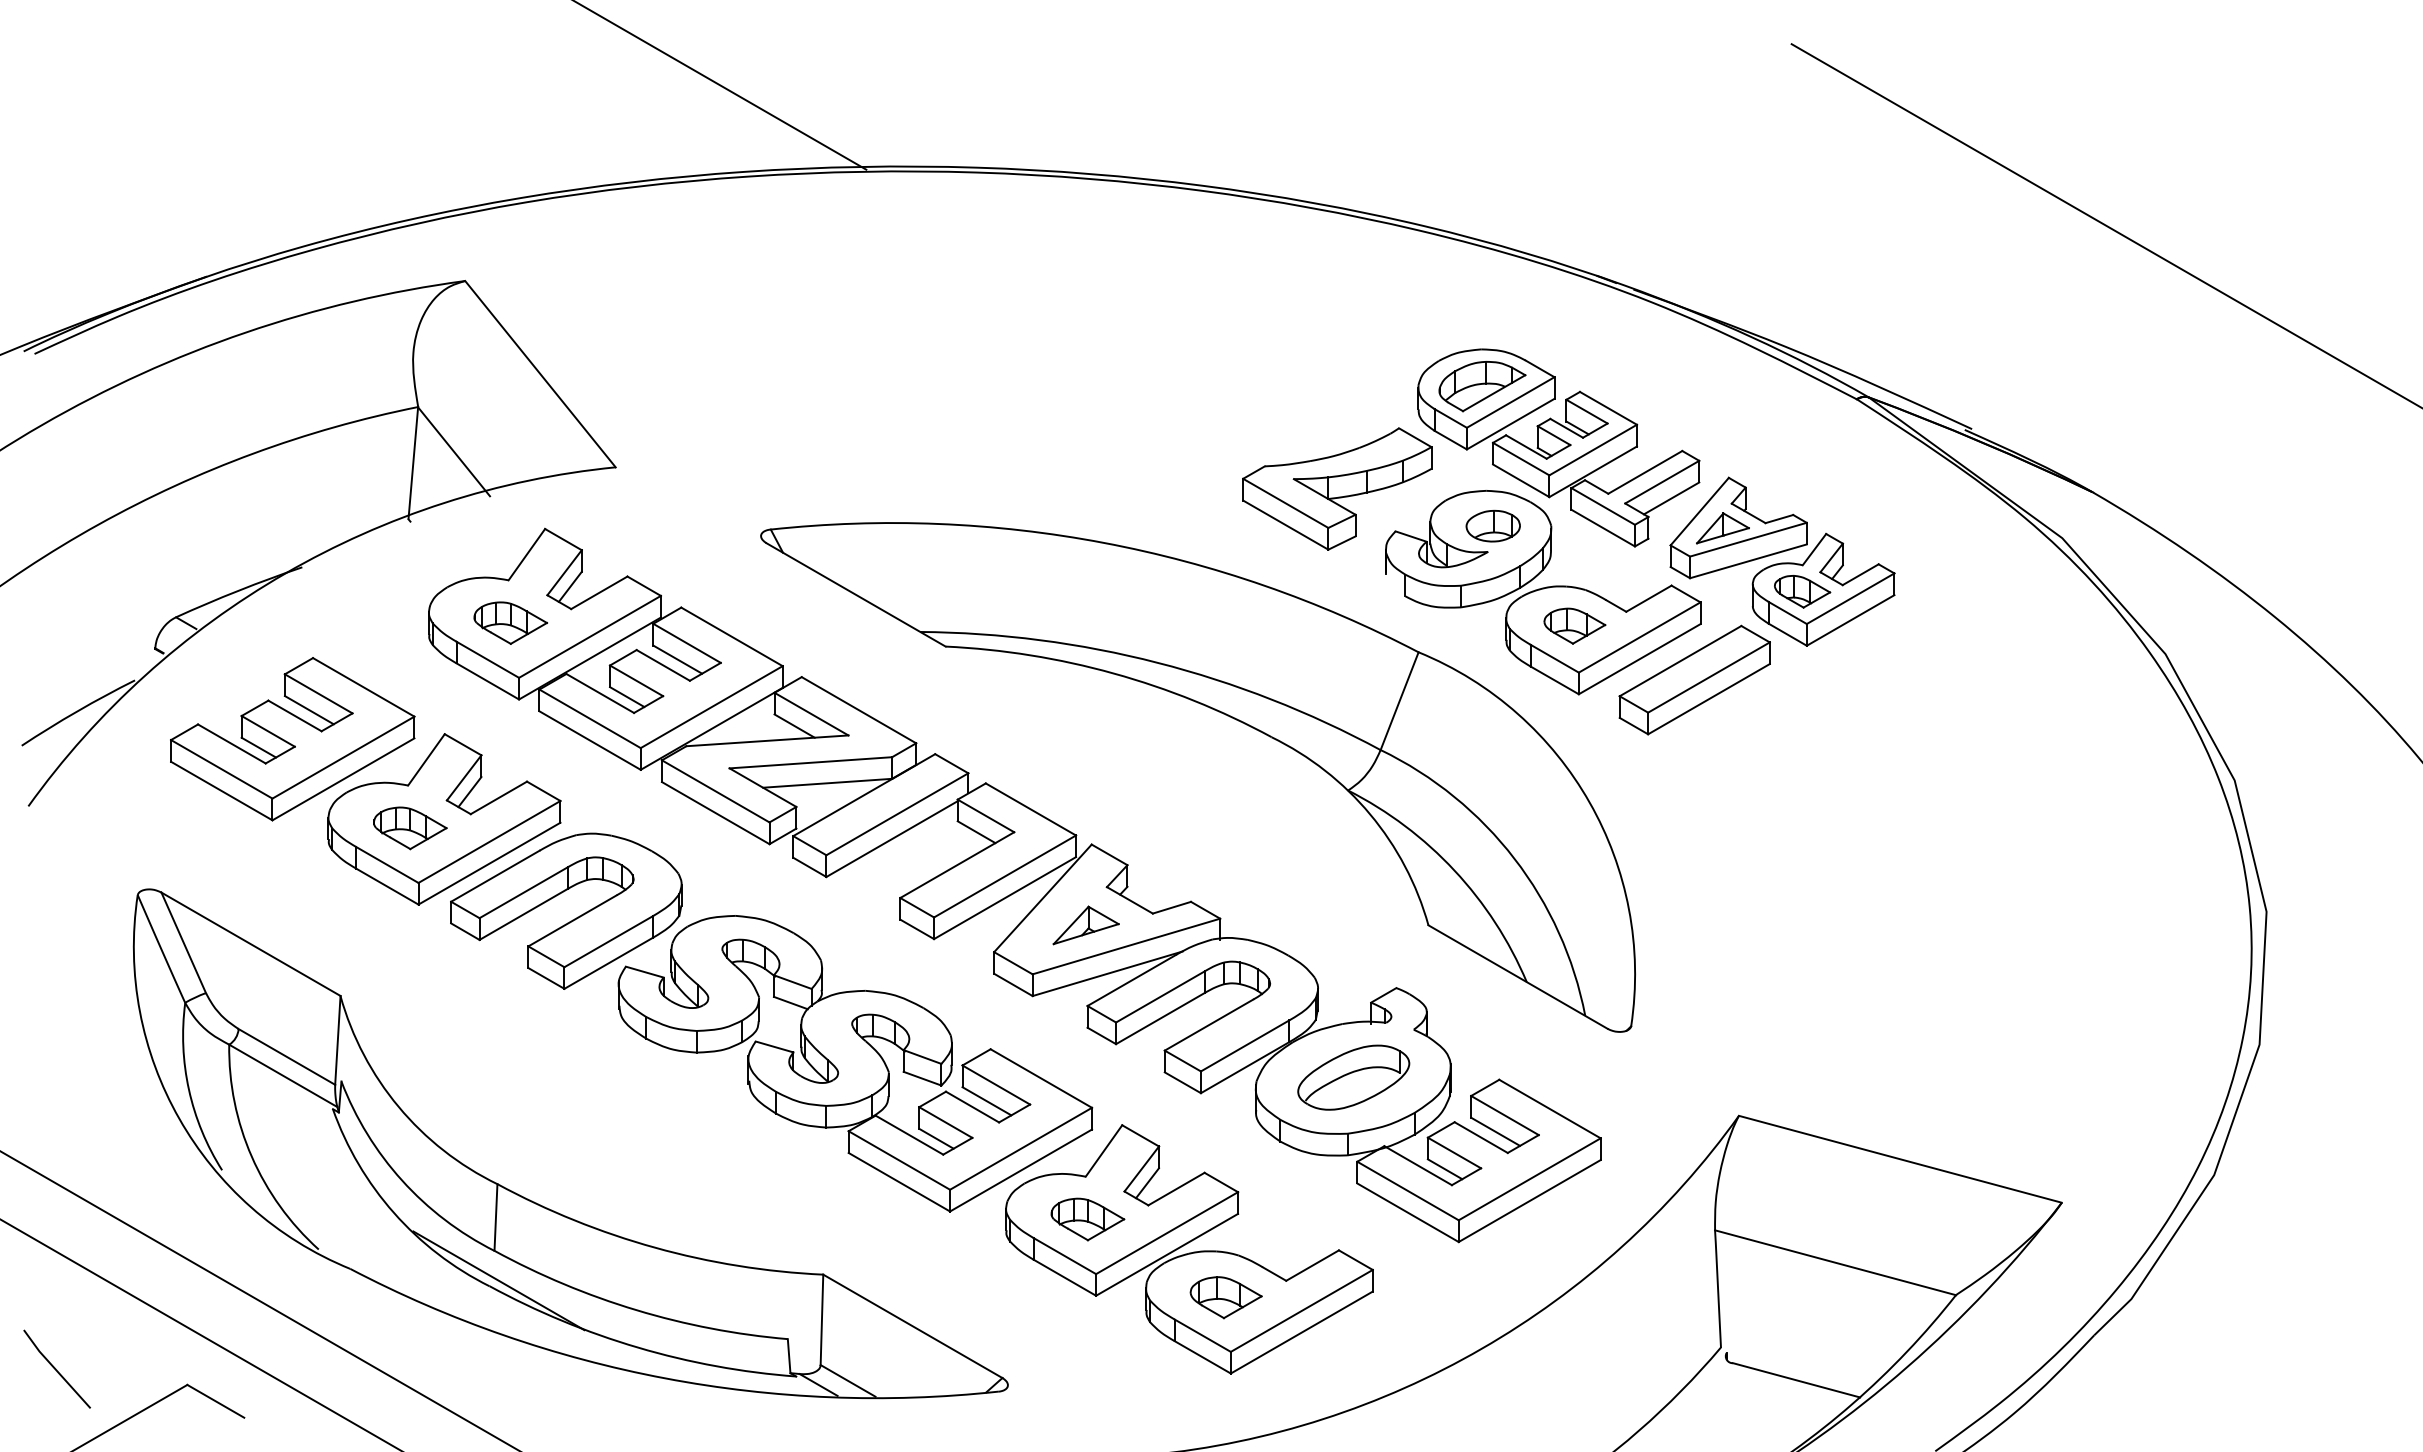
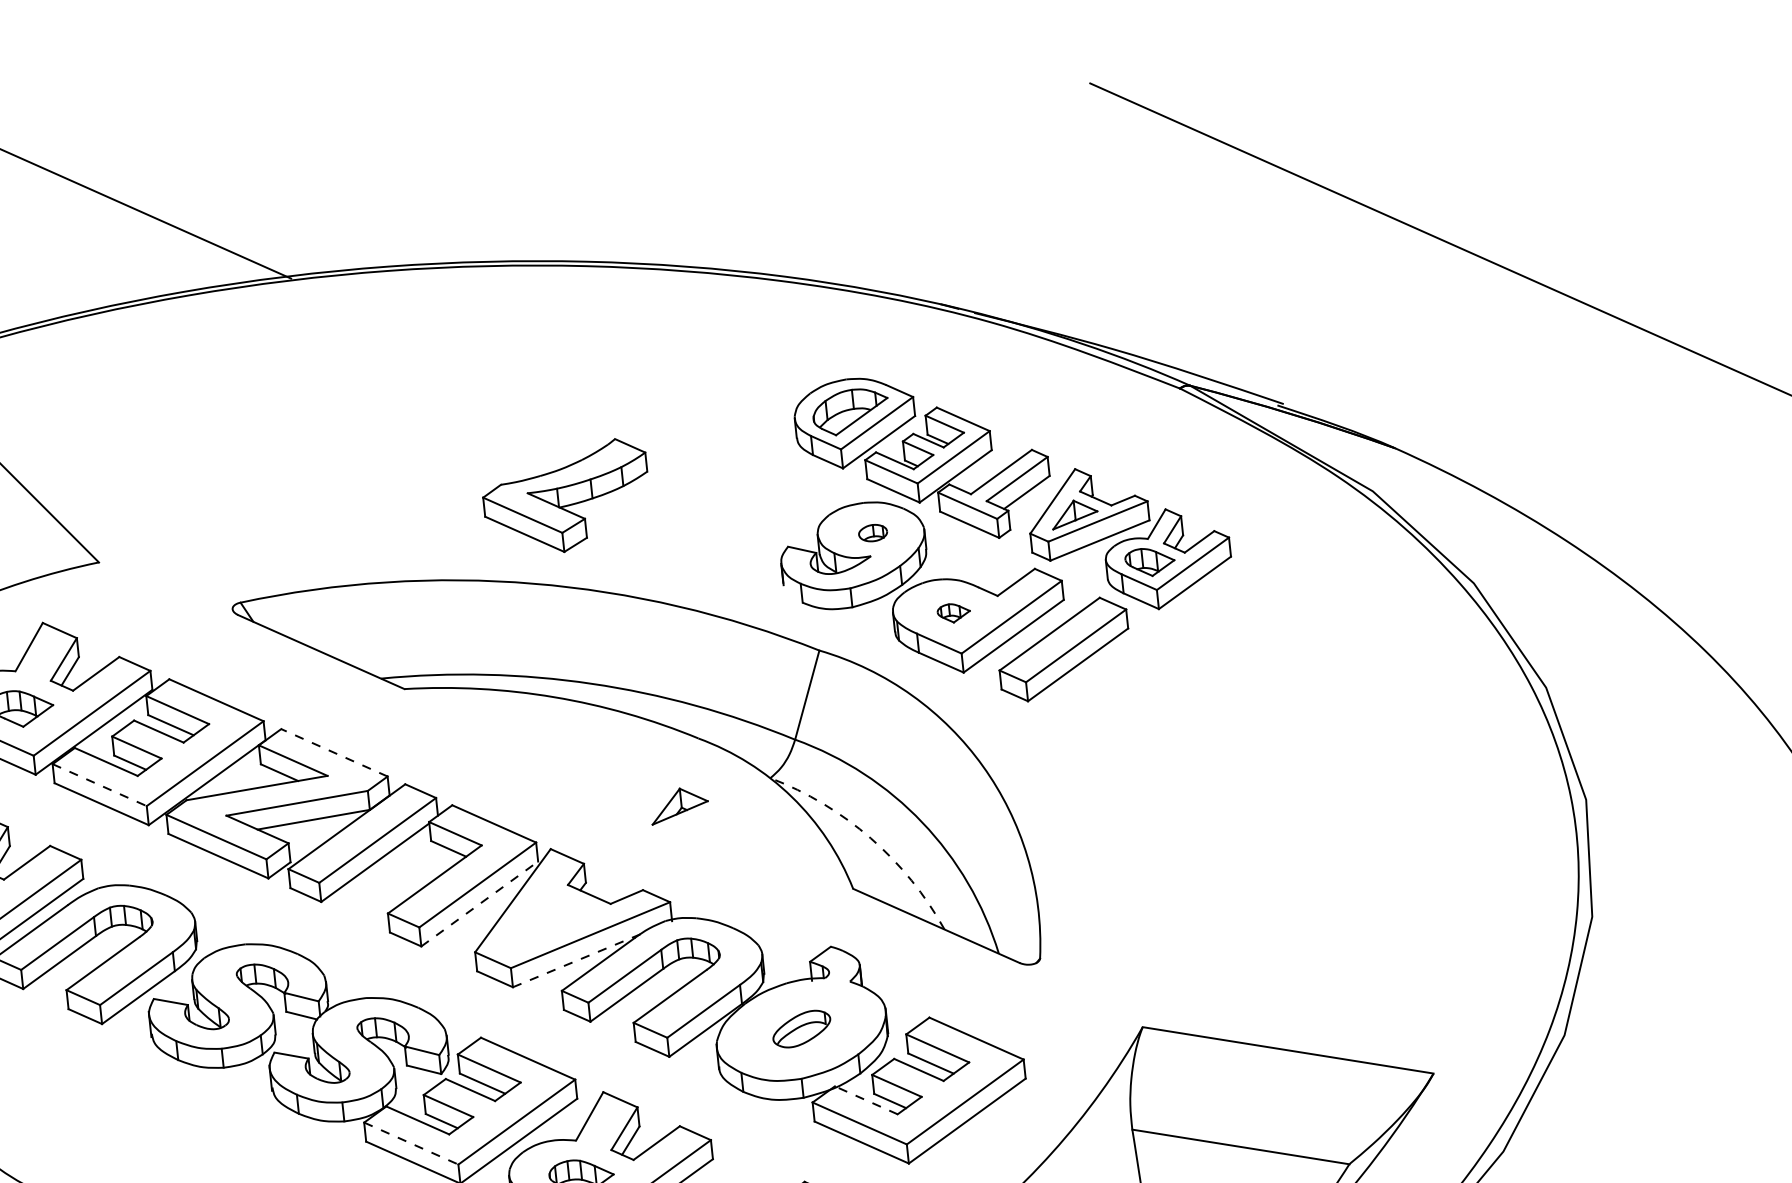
part: (1337, 488) -> (566, 497), moved
part: (1492, 525) -> (872, 532), size x0.6
part: (1574, 625) -> (953, 612), size x0.6
line: (858, 709) -> (333, 752), solid -> dashed
line: (590, 719) -> (100, 785), solid -> dashed
arc: (1454, 870) -> (870, 838), solid -> dashed
line: (1005, 898) -> (480, 904), solid -> dashed
part: (1085, 925) -> (678, 805), moved
line: (1108, 973) -> (577, 960), solid -> dashed
part: (1353, 1077) -> (801, 1029), size x0.6
line: (899, 1160) -> (411, 1143), solid -> dashed
line: (1418, 1165) -> (866, 1100), solid -> dashed

